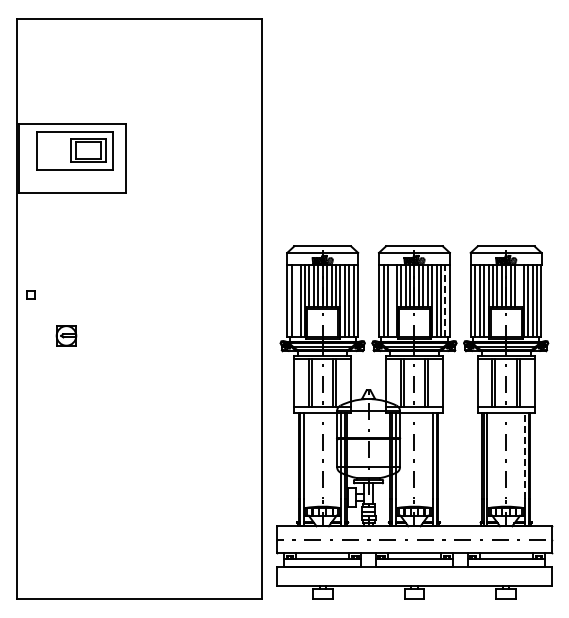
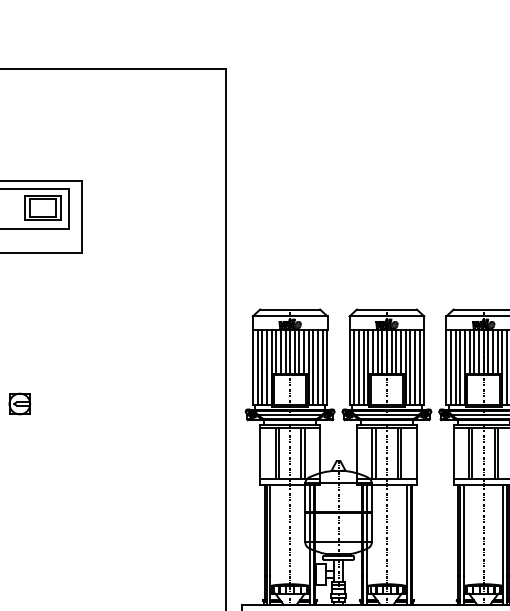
line: (519, 286) -> (497, 351), added
line: (296, 301) -> (262, 367), added
line: (392, 301) -> (363, 367), added
line: (445, 301) -> (419, 367), dashed -> solid
line: (524, 455) -> (503, 530), dashed -> solid

